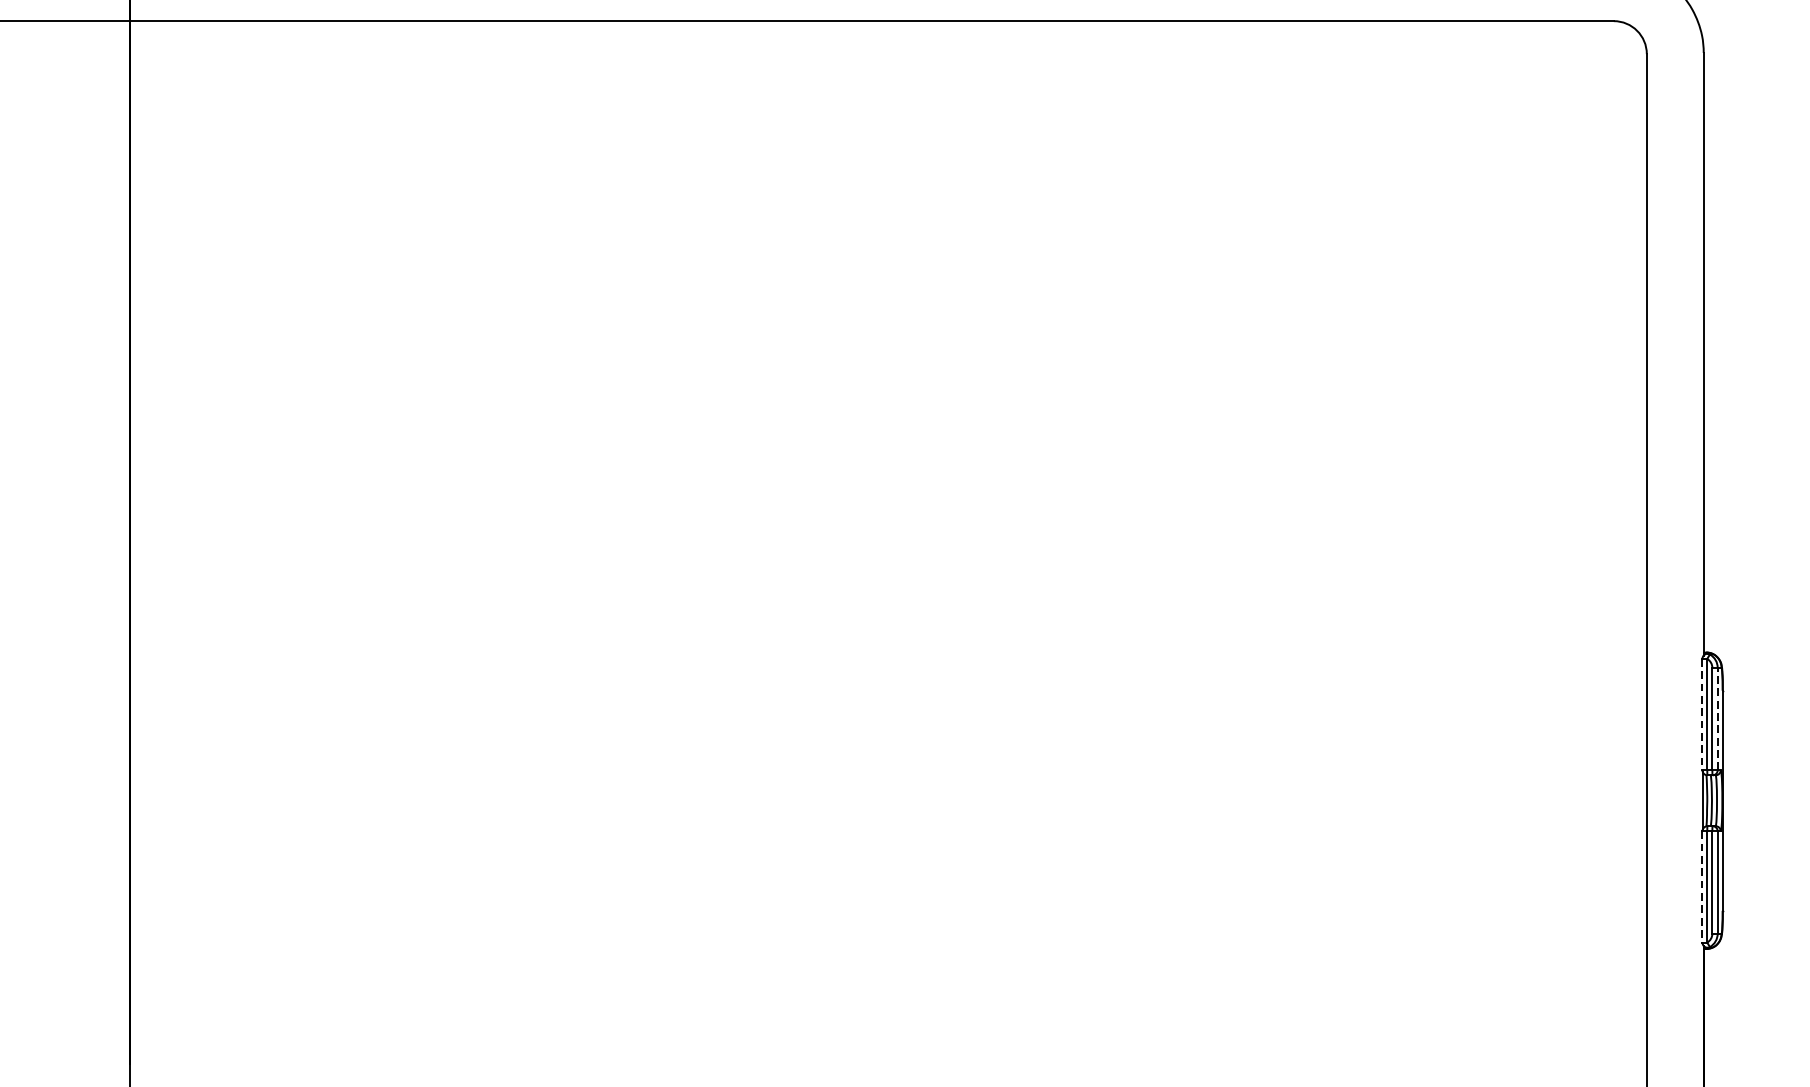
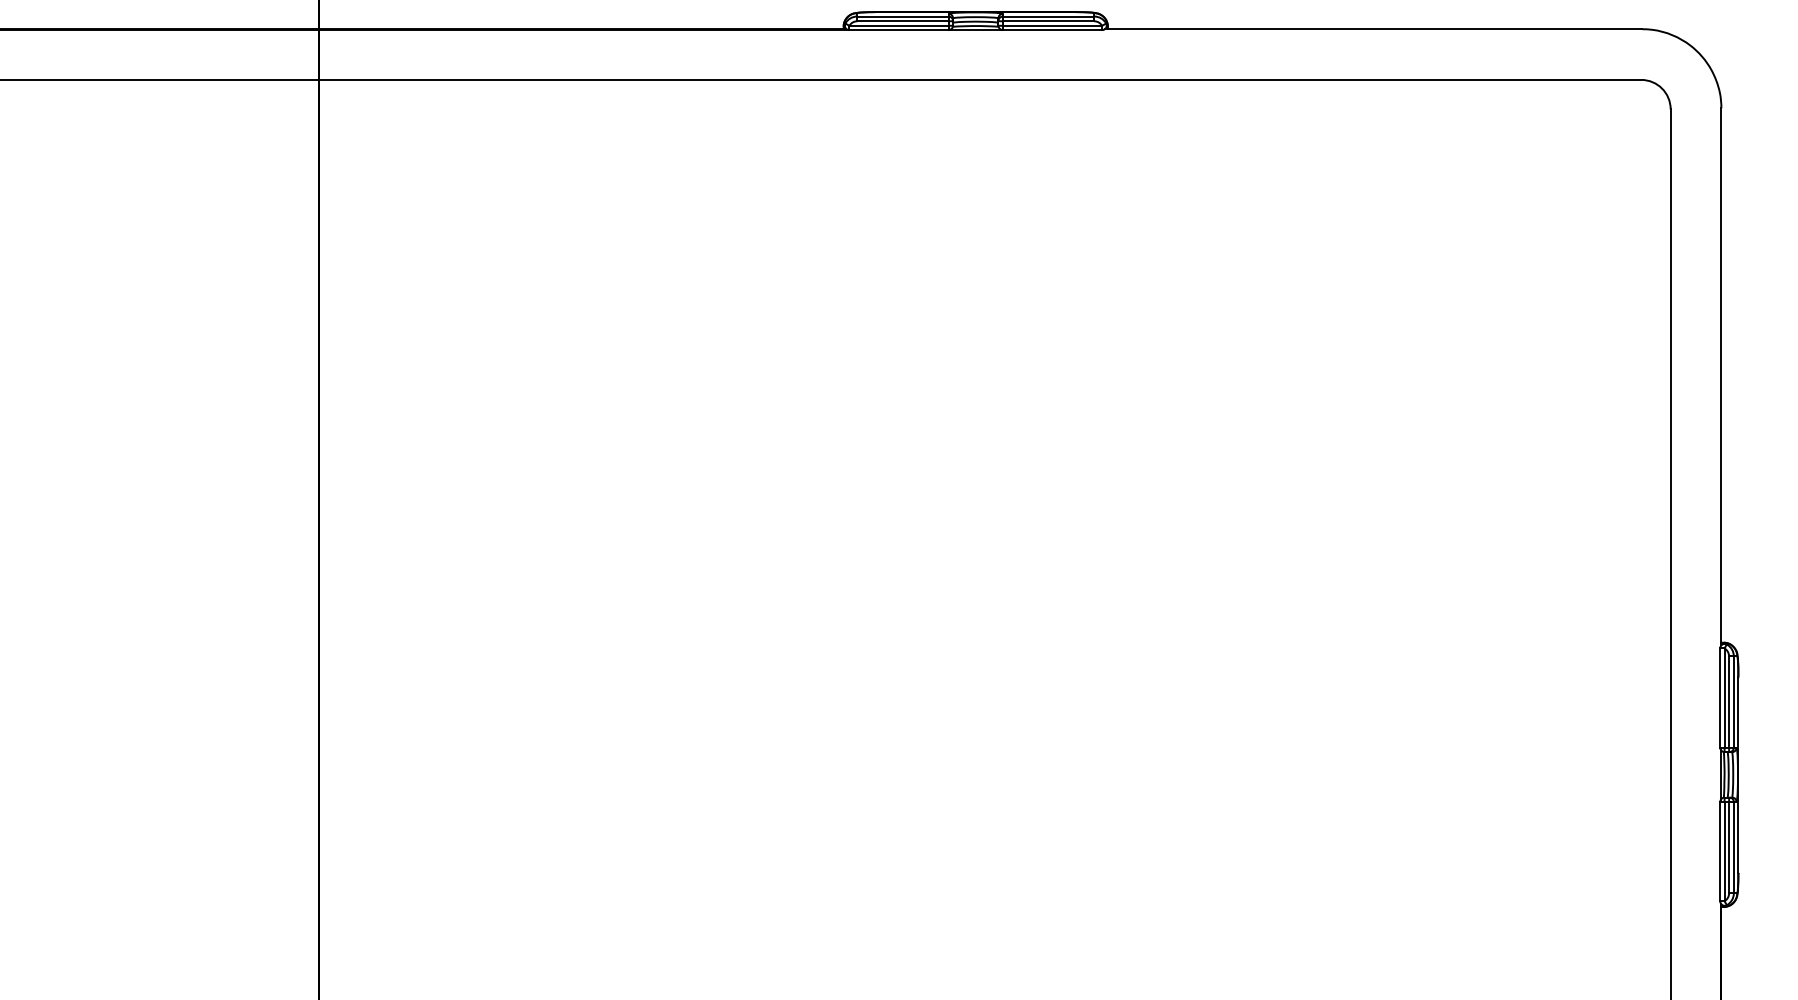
line: (1702, 715) -> (1720, 698), dashed -> solid
line: (1717, 718) -> (1733, 701), dashed -> solid
line: (1702, 886) -> (1720, 851), dashed -> solid

